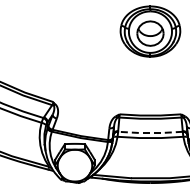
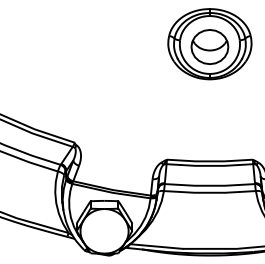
line: (150, 133) -> (209, 186), dashed -> solid

